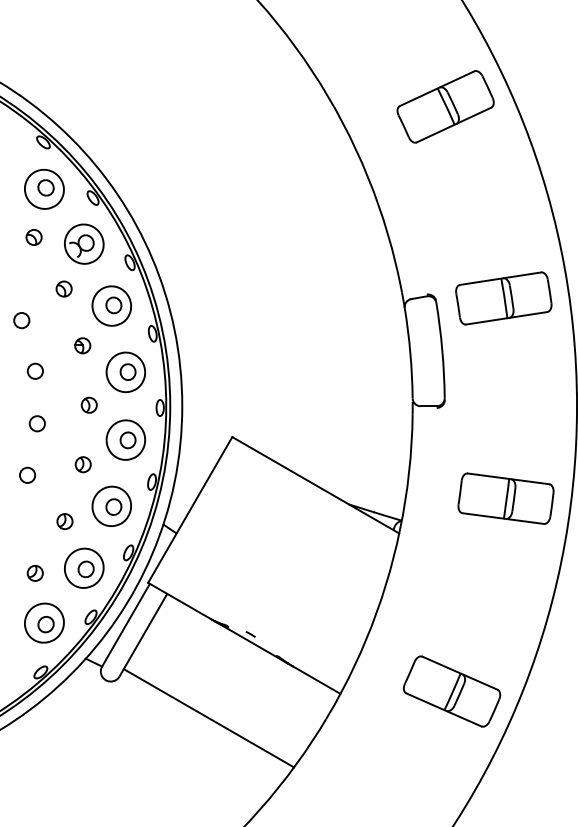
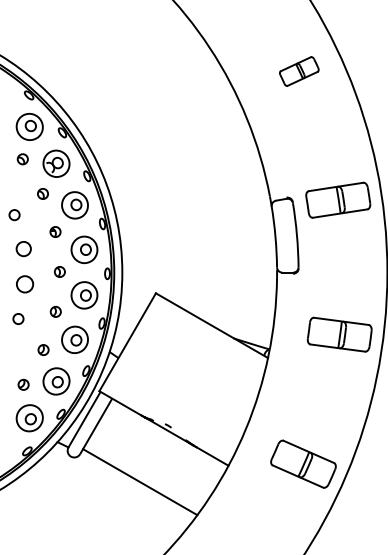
part: (446, 106) -> (299, 71), size x0.6
circle: (35, 371) -> (23, 249), size x1.4
circle: (36, 423) -> (24, 284), size x1.6

